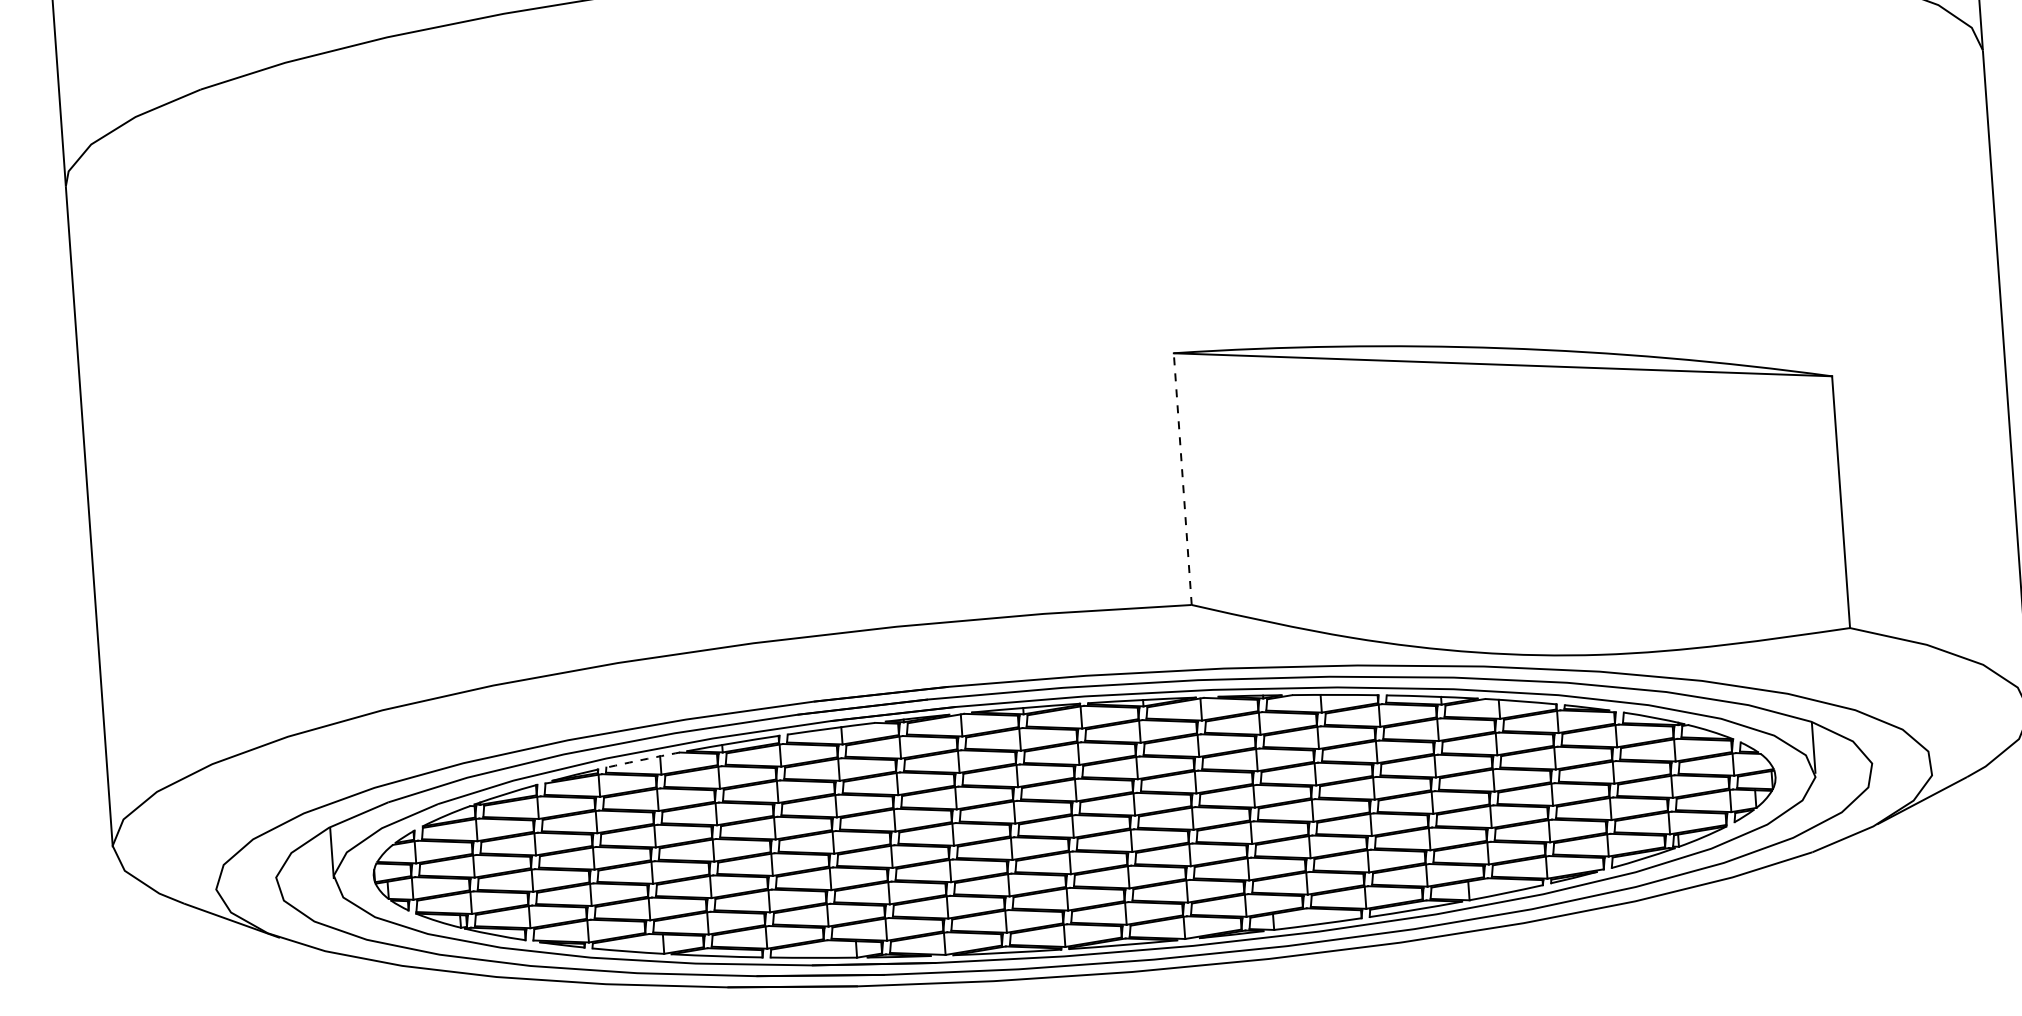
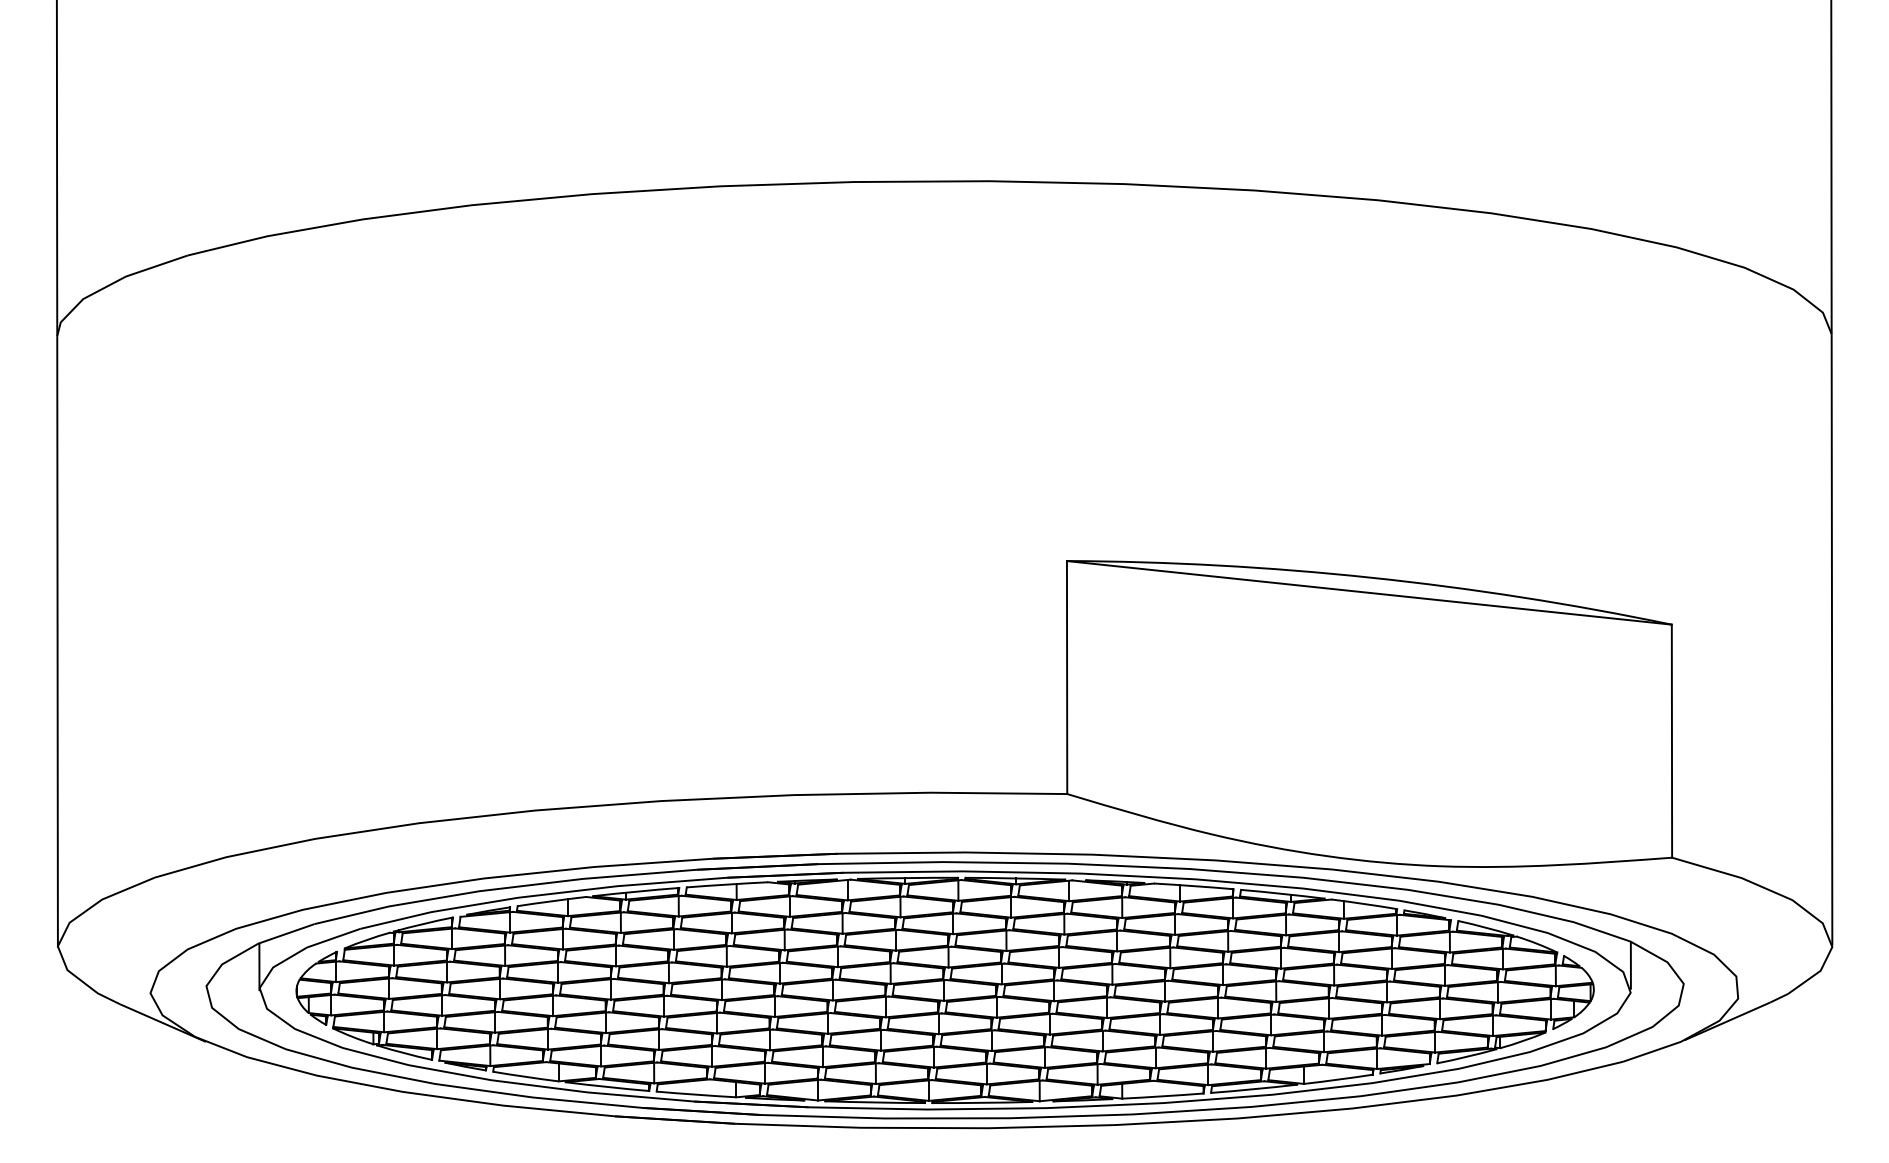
line: (1183, 479) -> (1067, 677), dashed -> solid
arc: (642, 760) -> (551, 901), dashed -> solid

